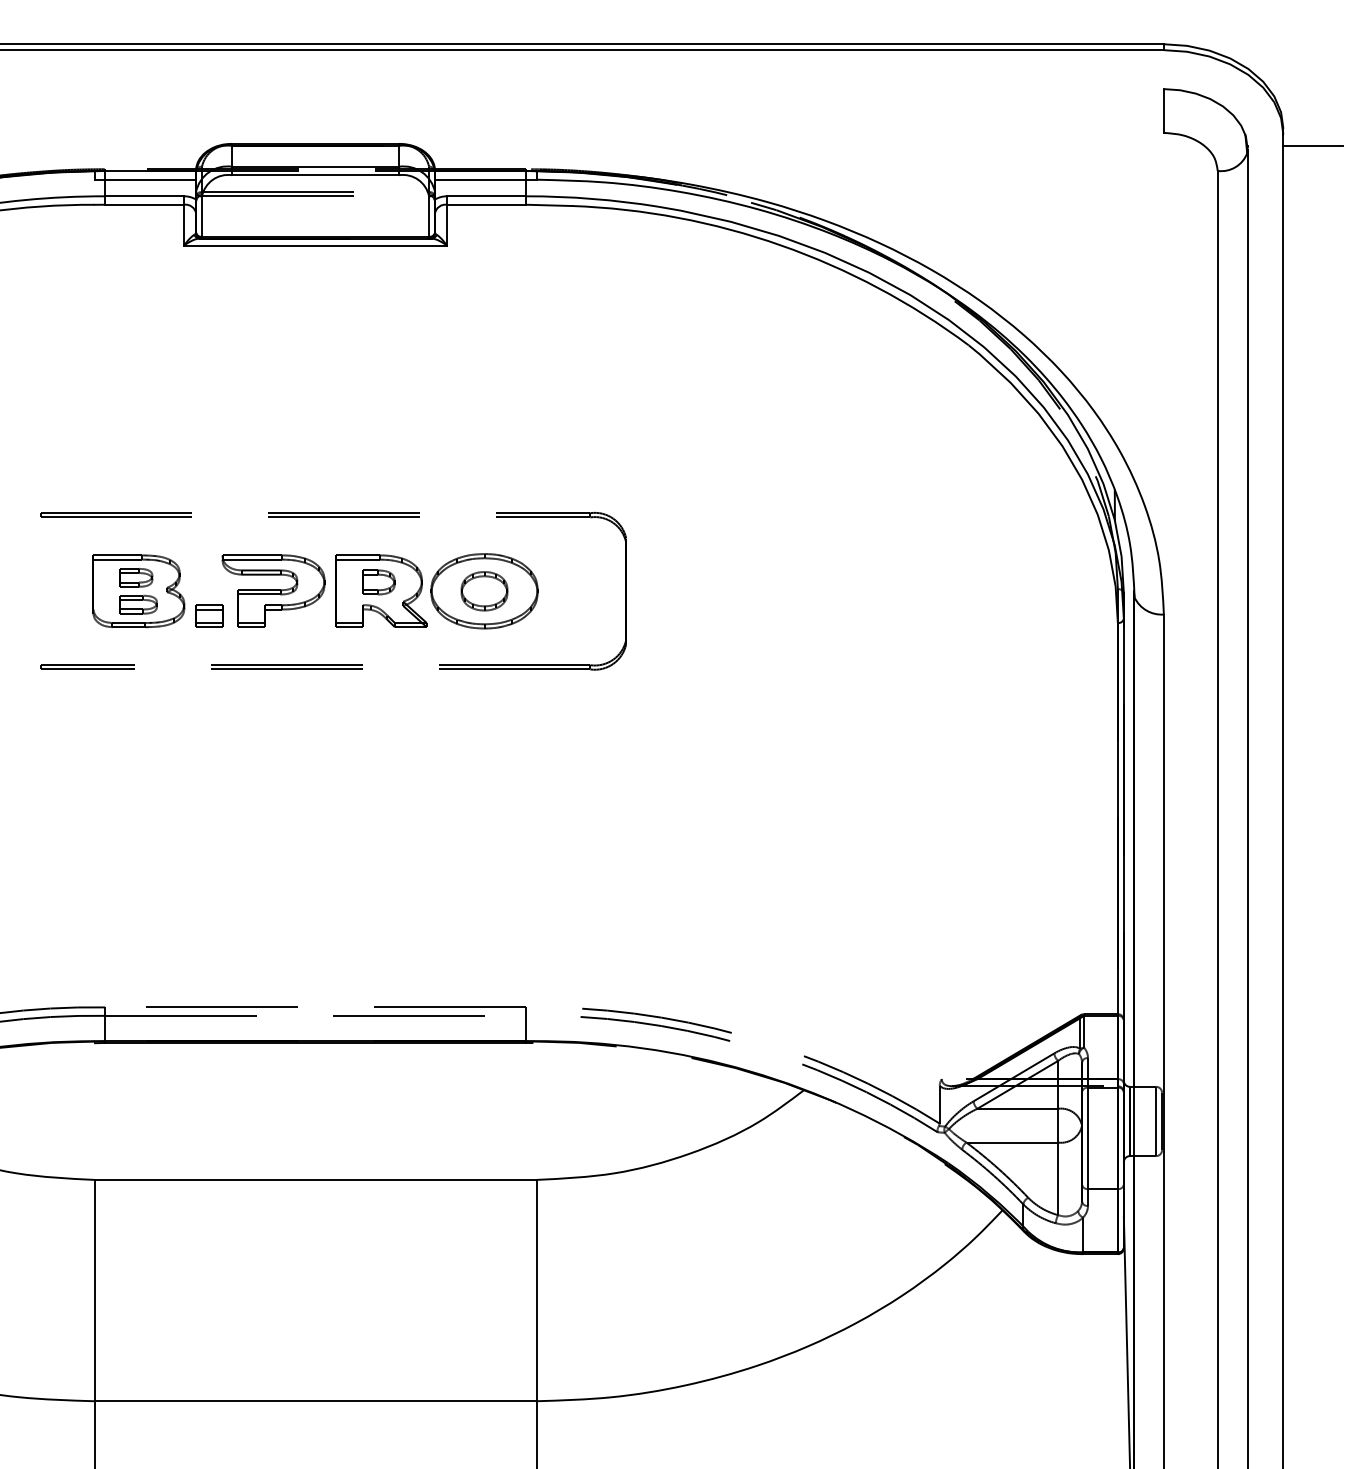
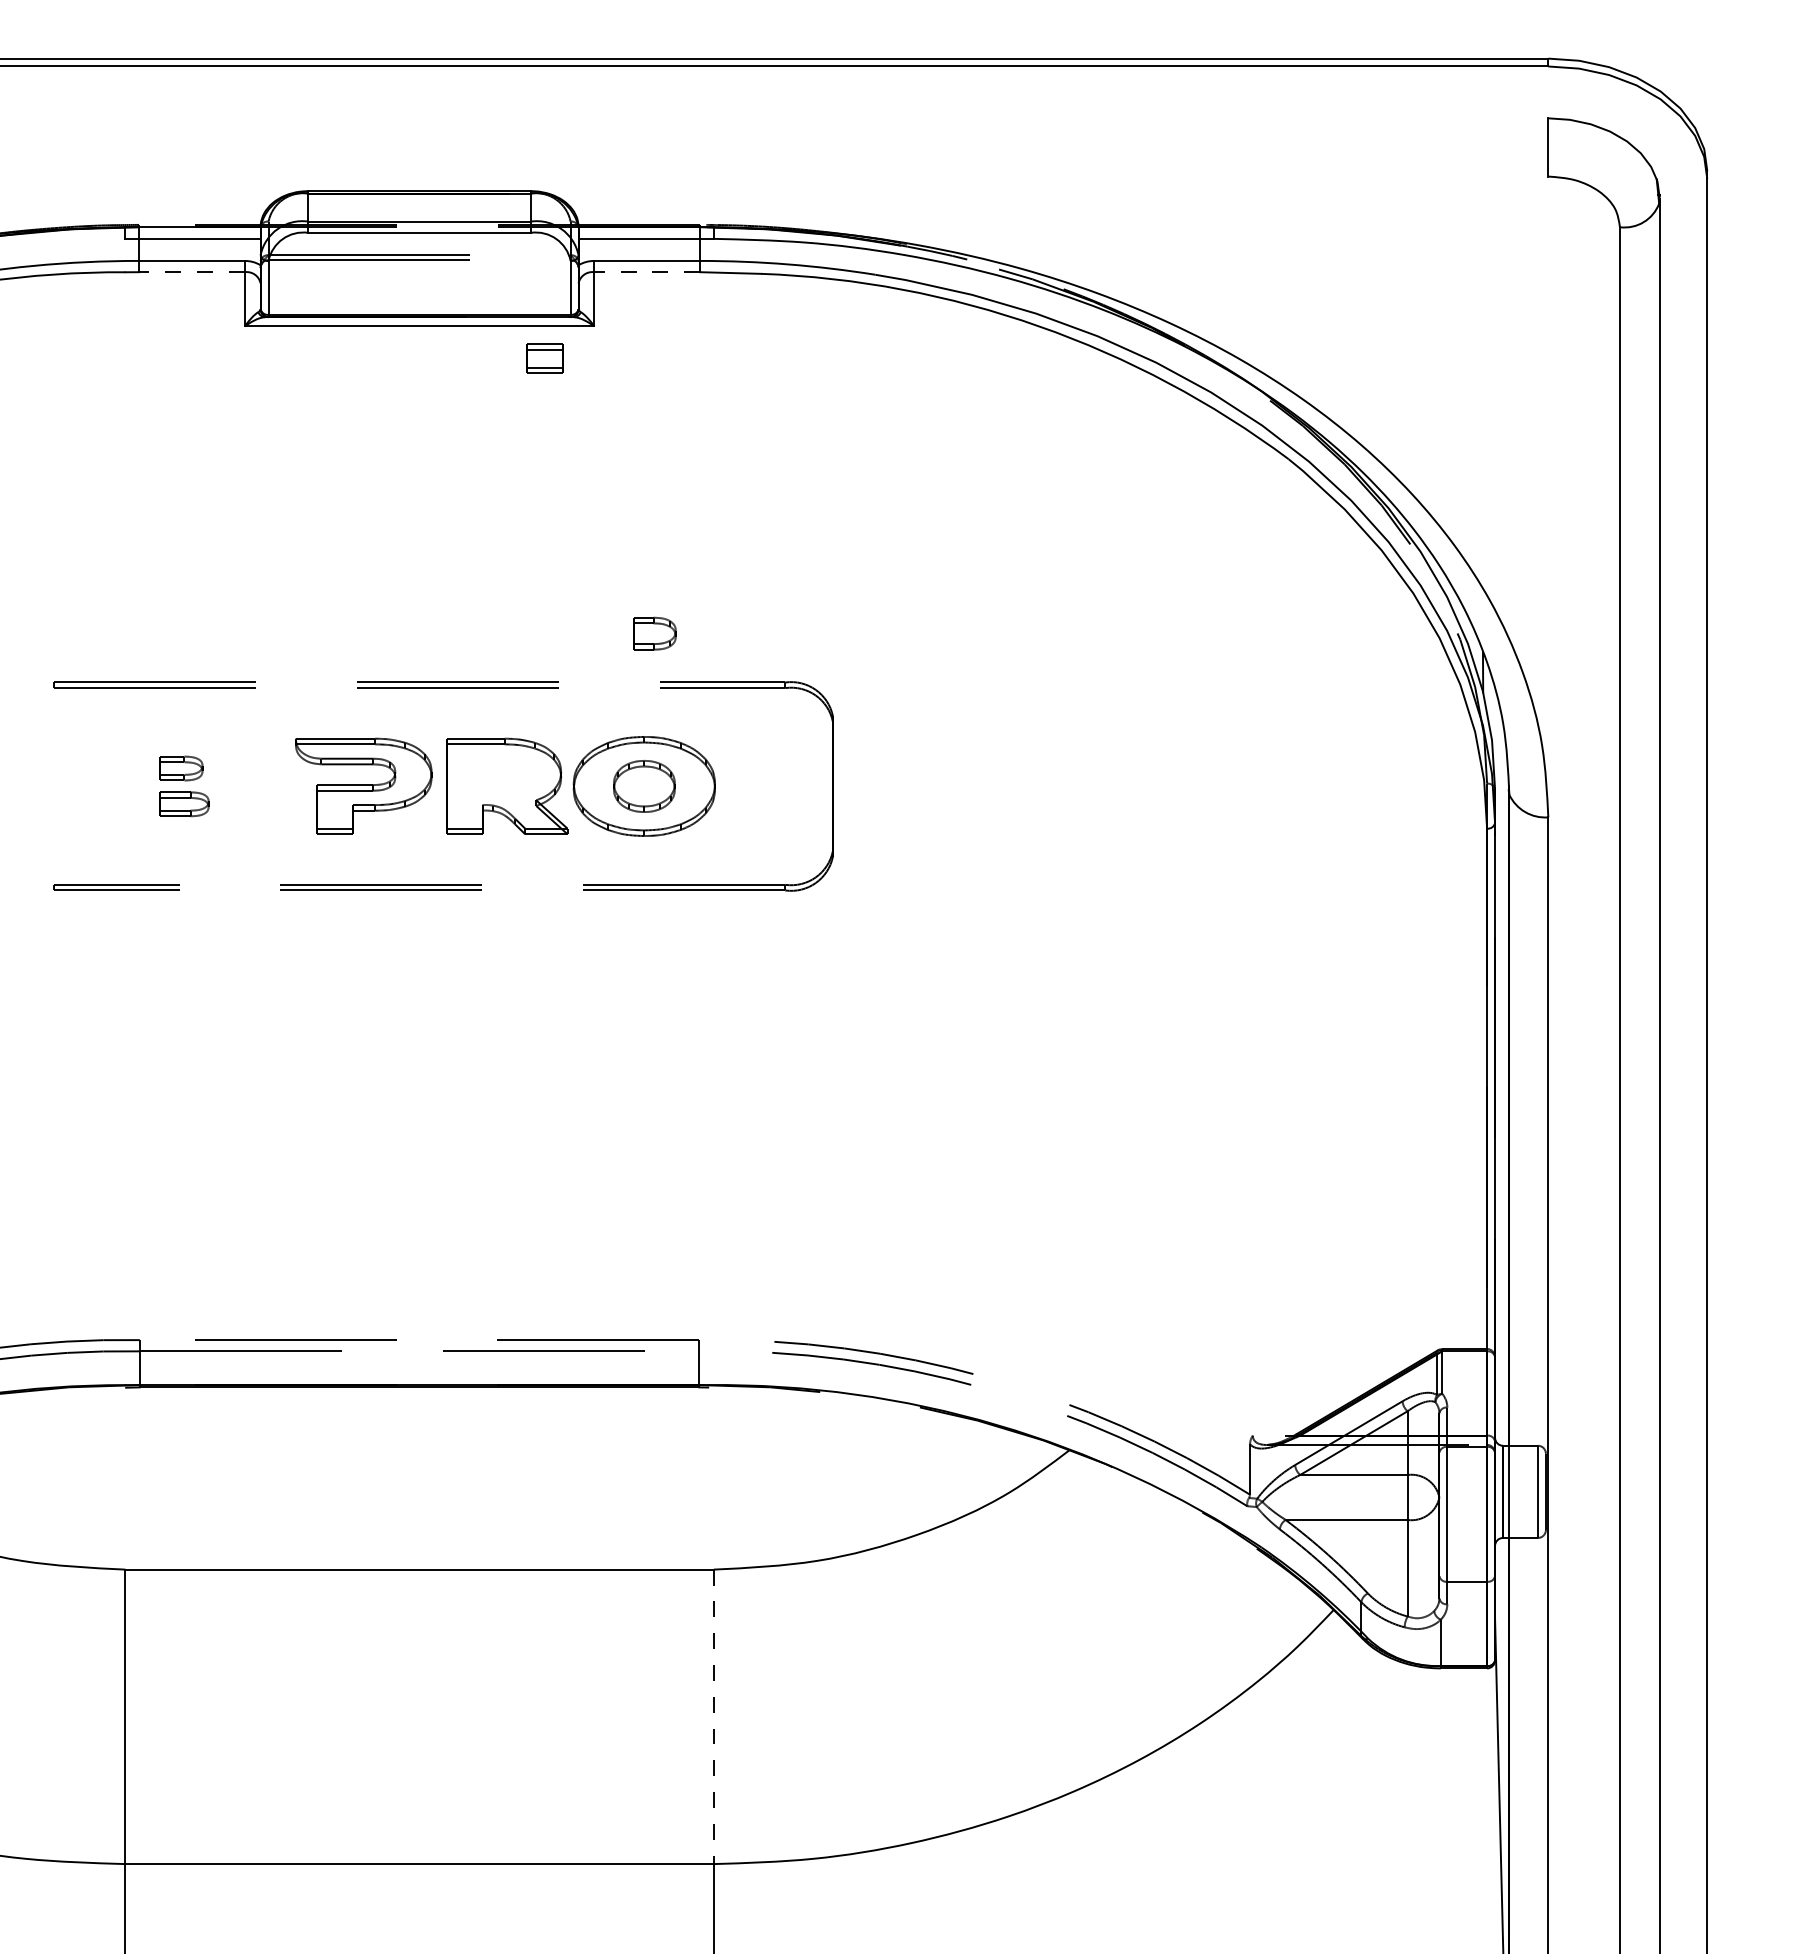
line: (1312, 146) -> (1746, 194), removed
line: (144, 204) -> (191, 272), solid -> dashed
line: (486, 204) -> (647, 272), solid -> dashed
part: (378, 582) -> (654, 633), moved
part: (138, 591) -> (184, 786), removed
part: (208, 616) -> (544, 358), moved
line: (536, 1291) -> (713, 1717), solid -> dashed

